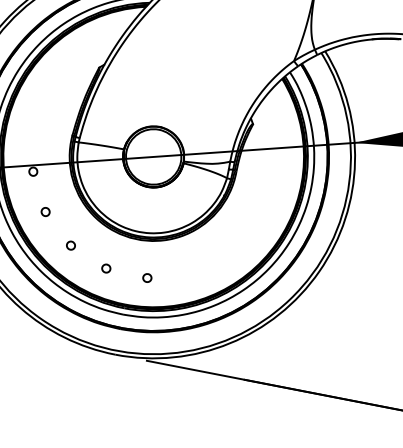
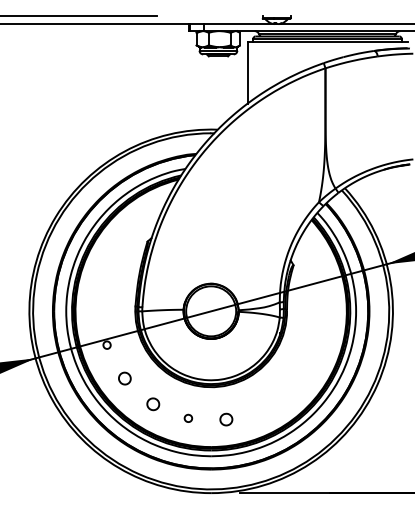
part: (45, 211) -> (124, 378), size x1.6
part: (70, 244) -> (152, 403), size x1.6
part: (147, 277) -> (226, 419), size x1.6

